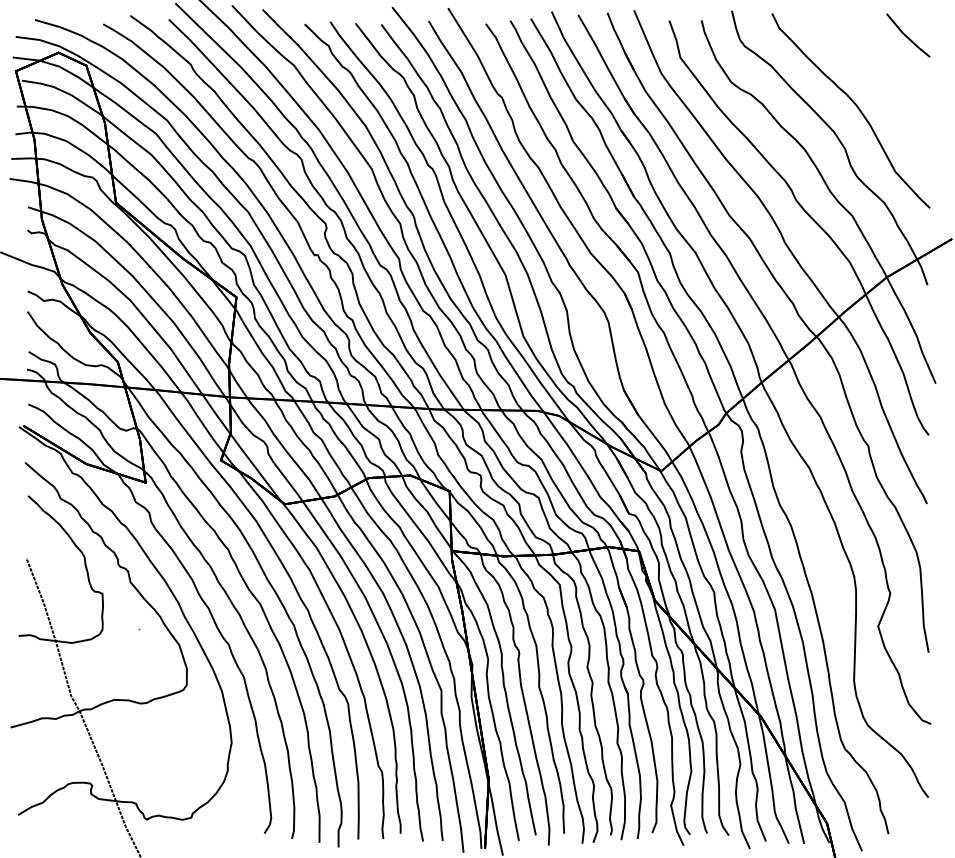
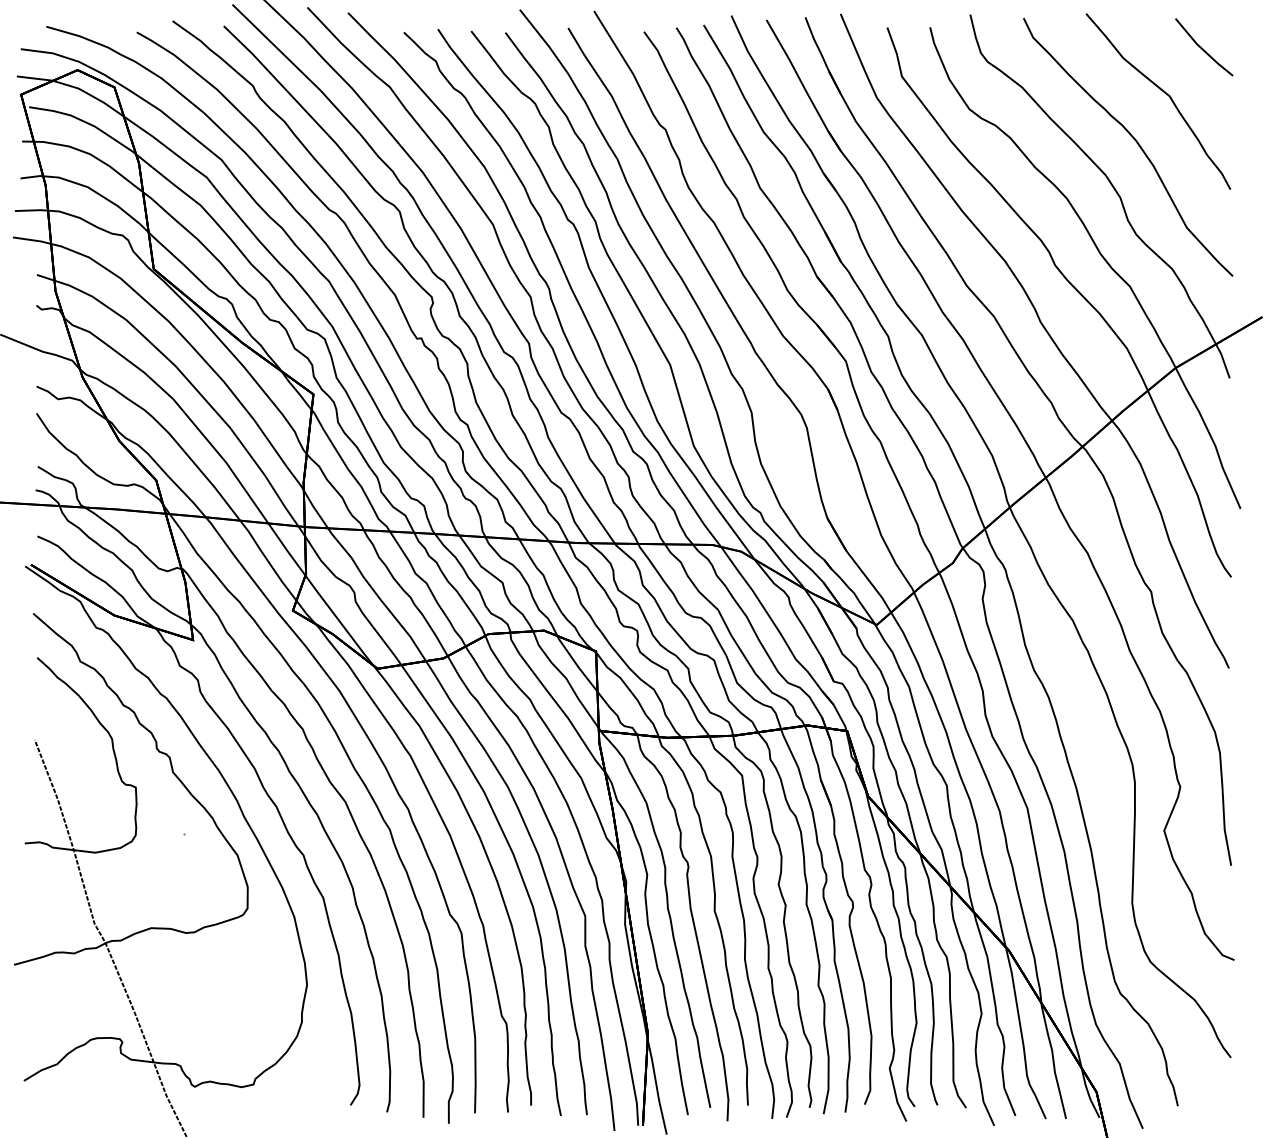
curve: (878, 70) -> (1164, 93), added

